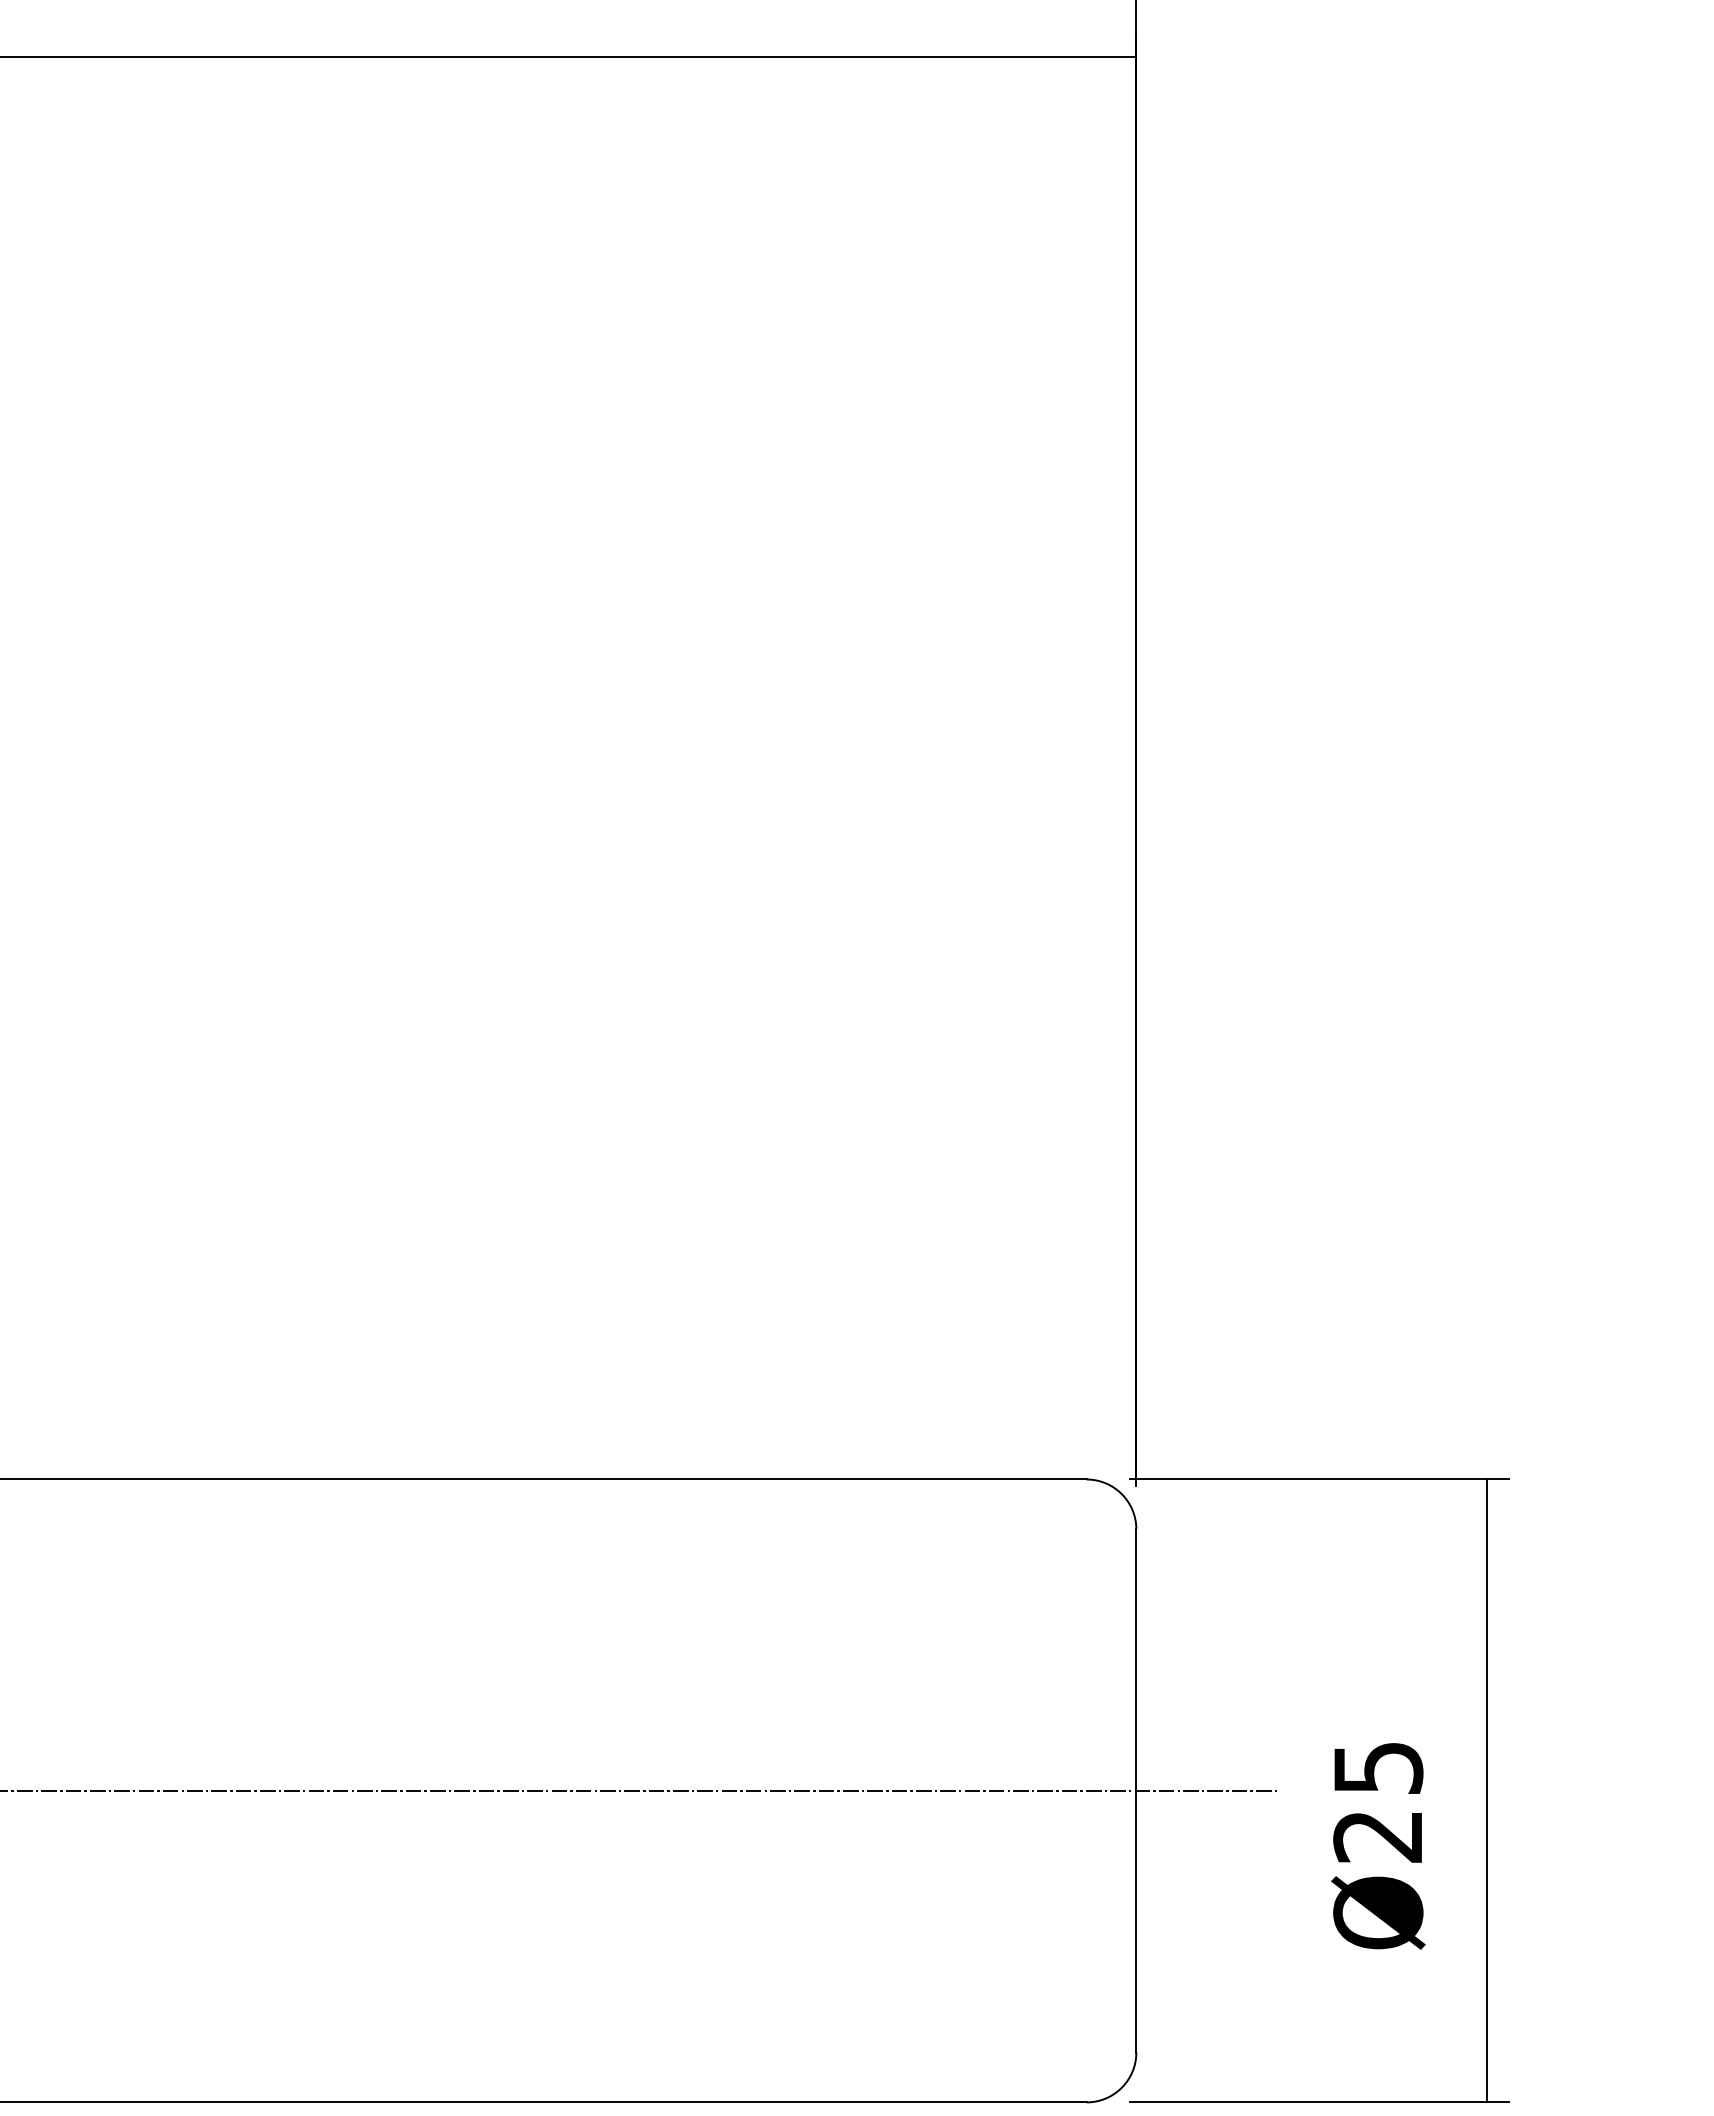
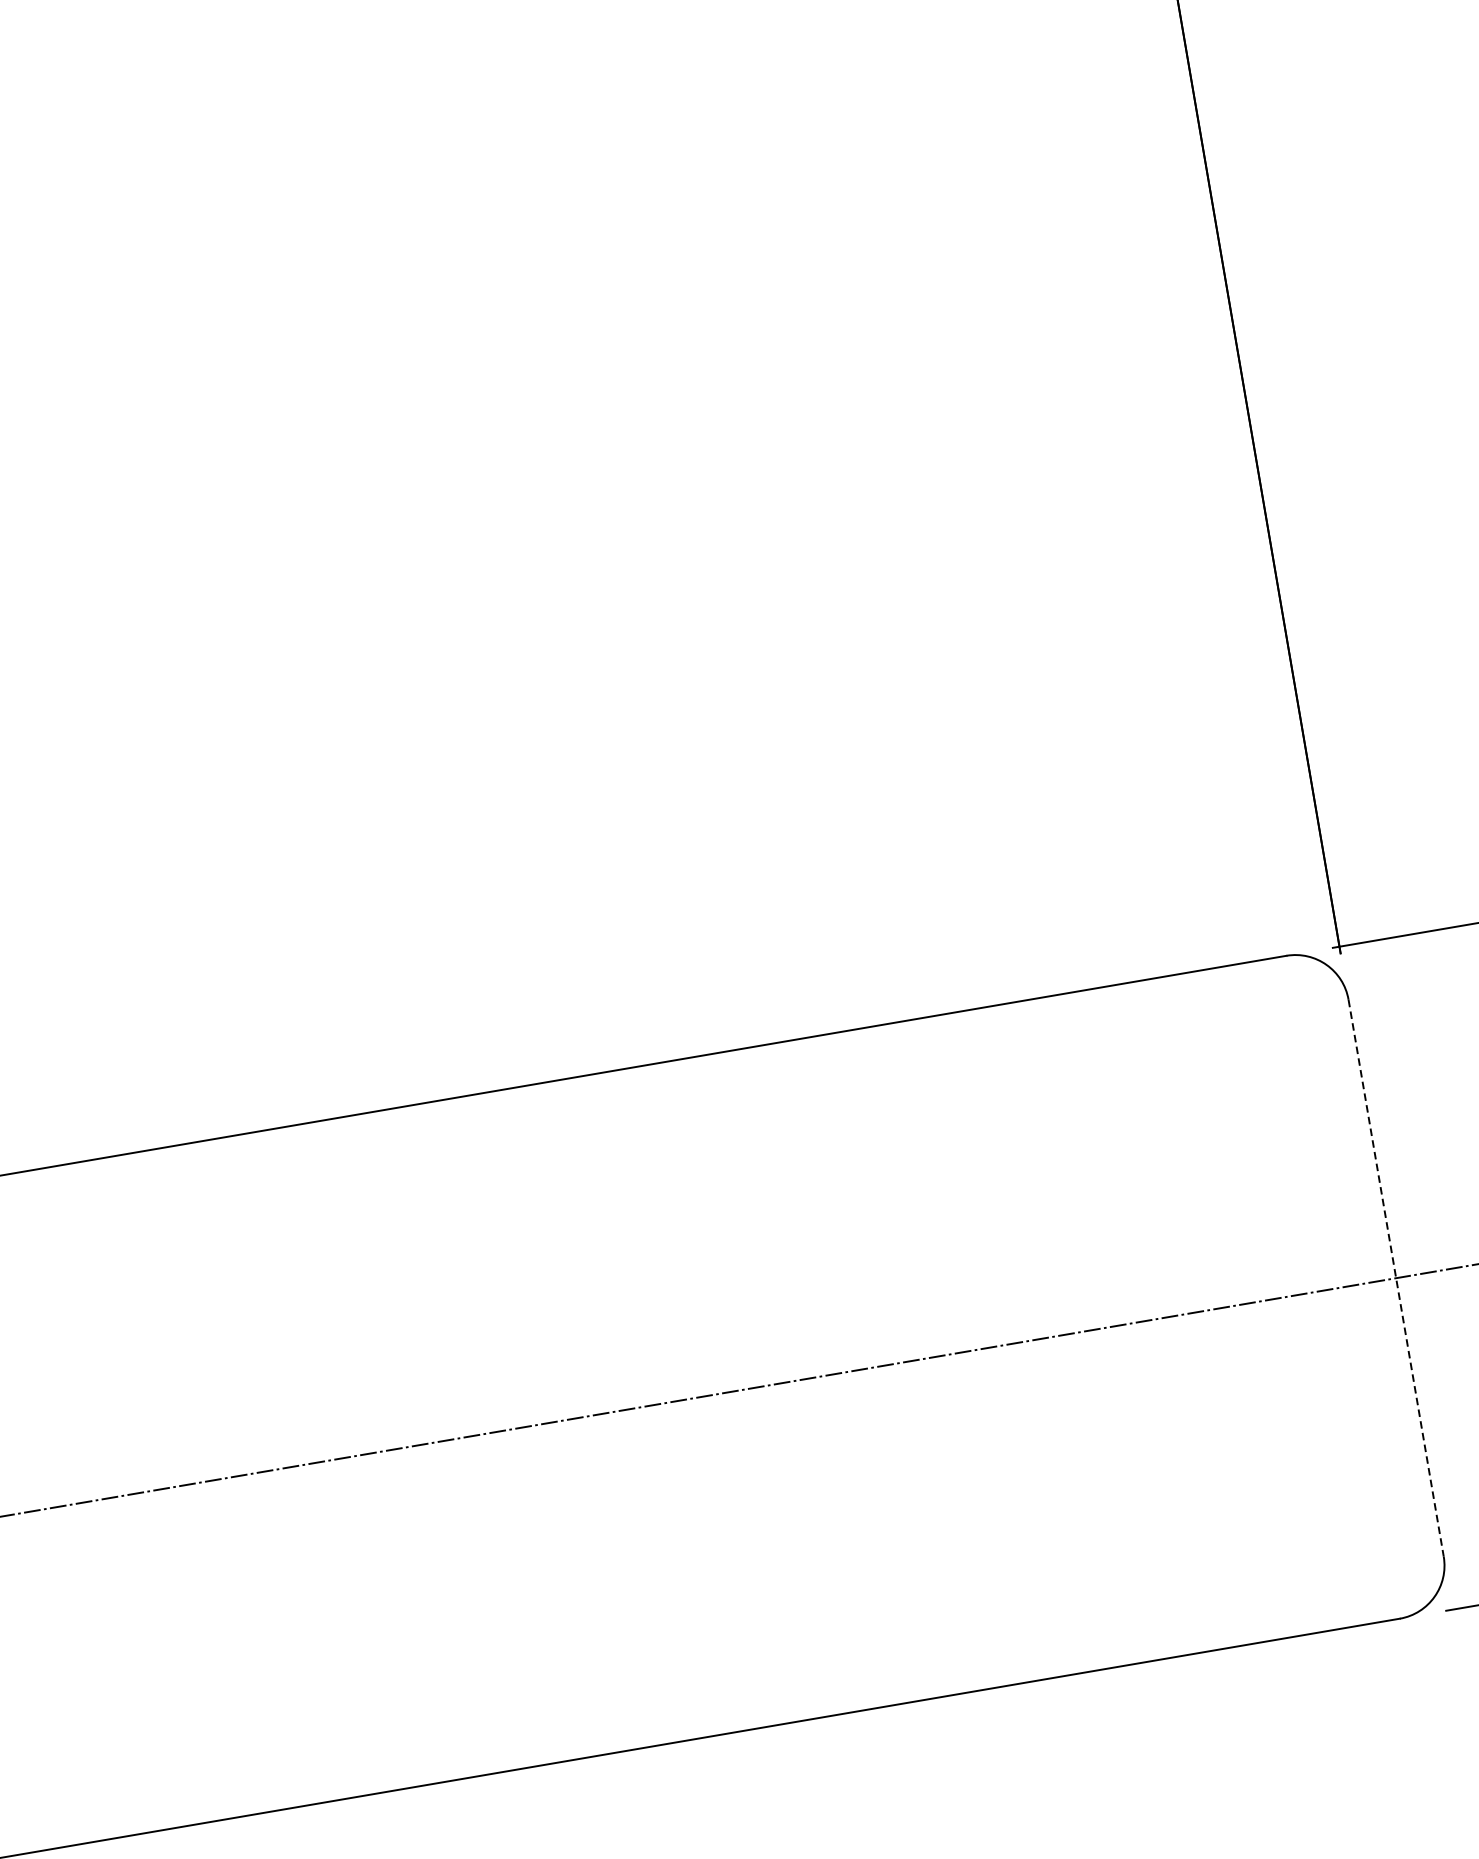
line: (1136, 1790) -> (1396, 1277), solid -> dashed

